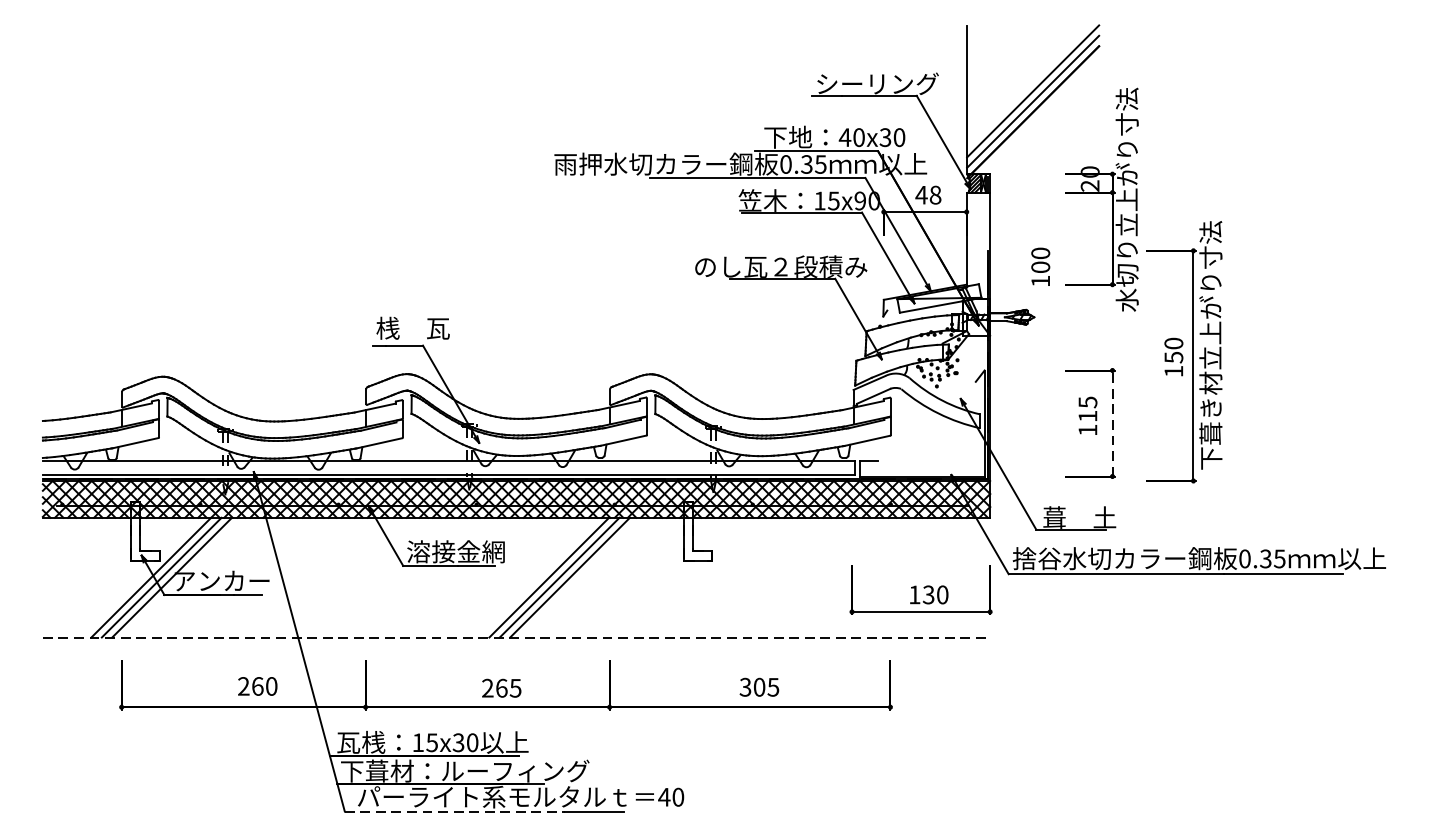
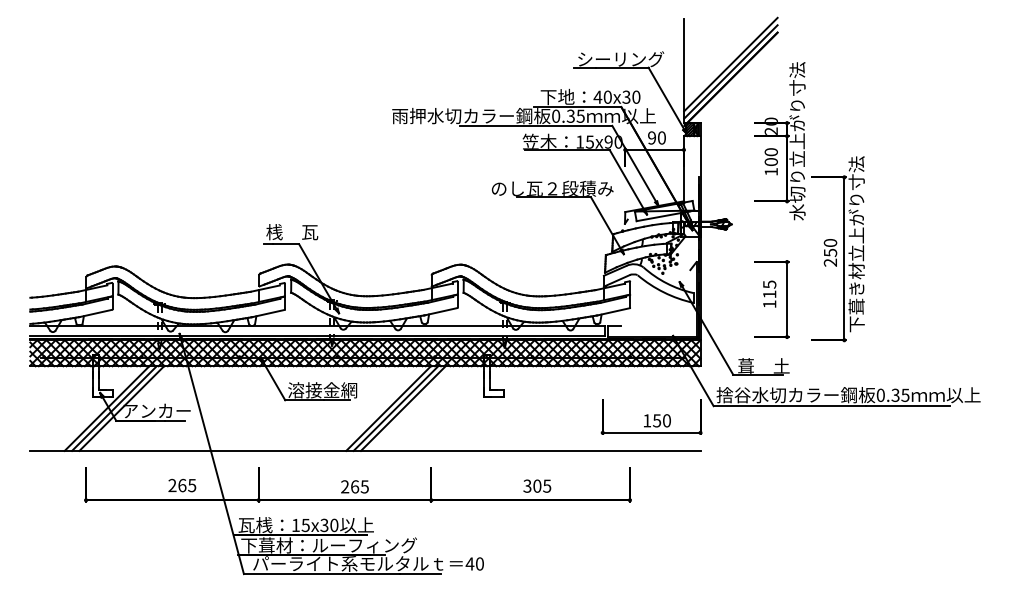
text: (927, 194) -> (656, 137), 48 -> 90
text: (1039, 266) -> (770, 161), moved
text: (1172, 371) -> (829, 262), 150 -> 250
line: (1113, 423) -> (787, 299), dashed -> solid
text: (929, 594) -> (657, 420), 130 -> 150
line: (516, 636) -> (365, 450), dashed -> solid
text: (272, 686) -> (192, 485), 260 -> 265
line: (454, 812) -> (321, 574), dashed -> solid

